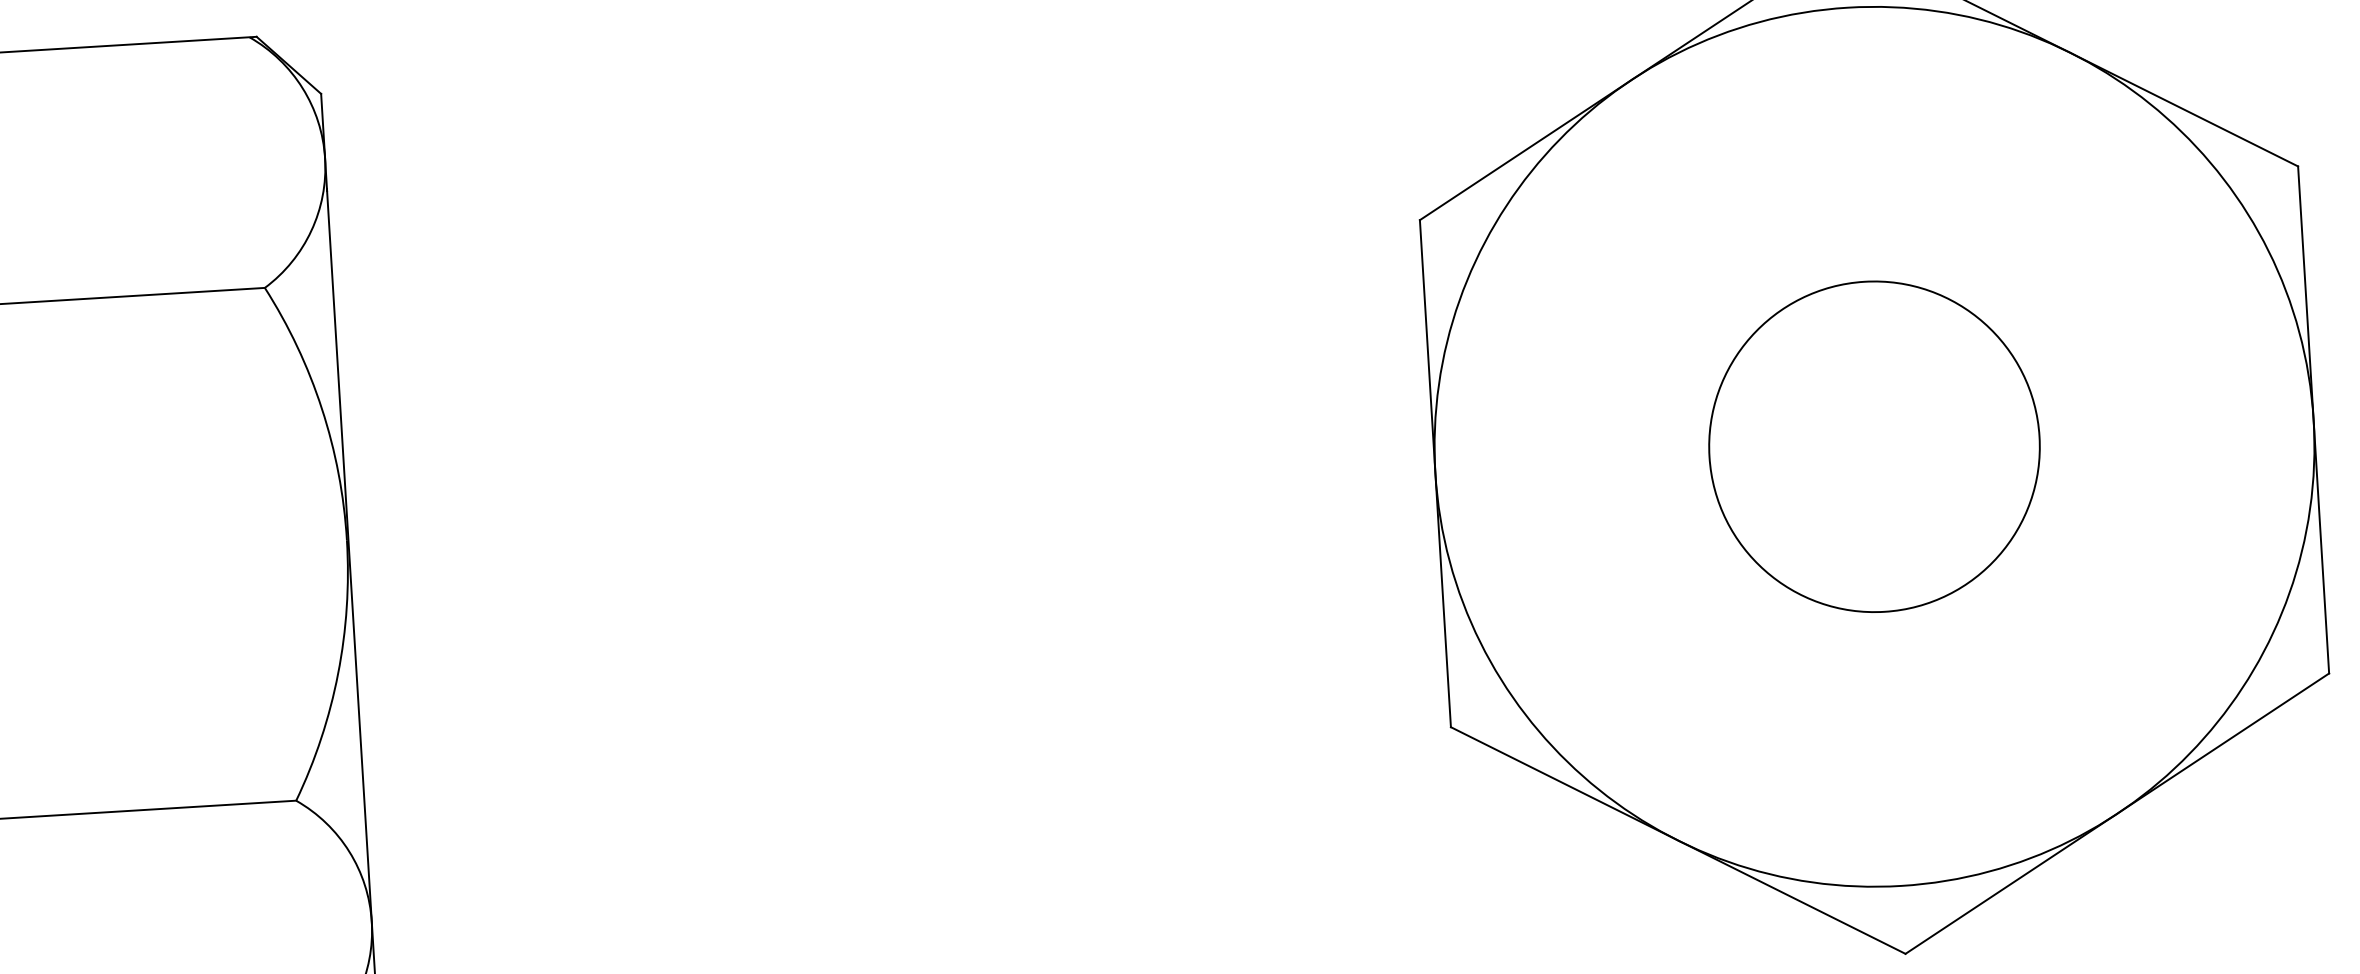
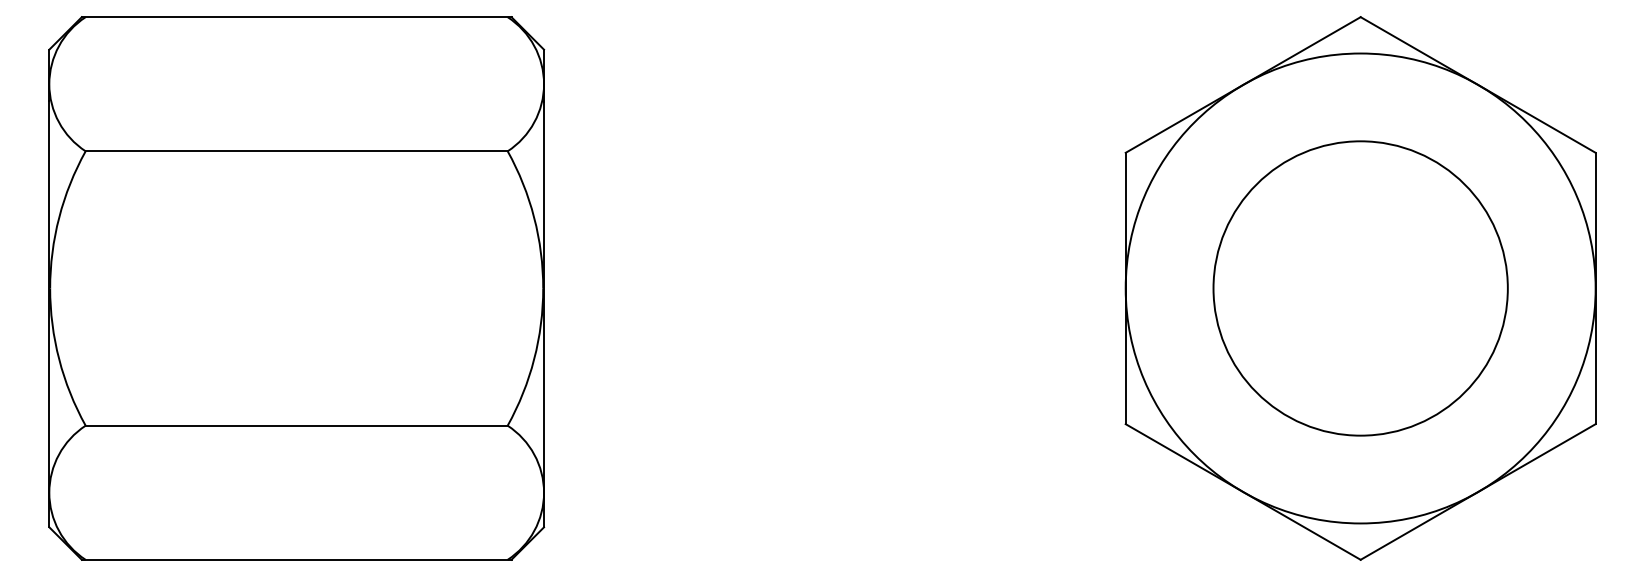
circle: (1874, 446) -> (1360, 288), size x1.67

